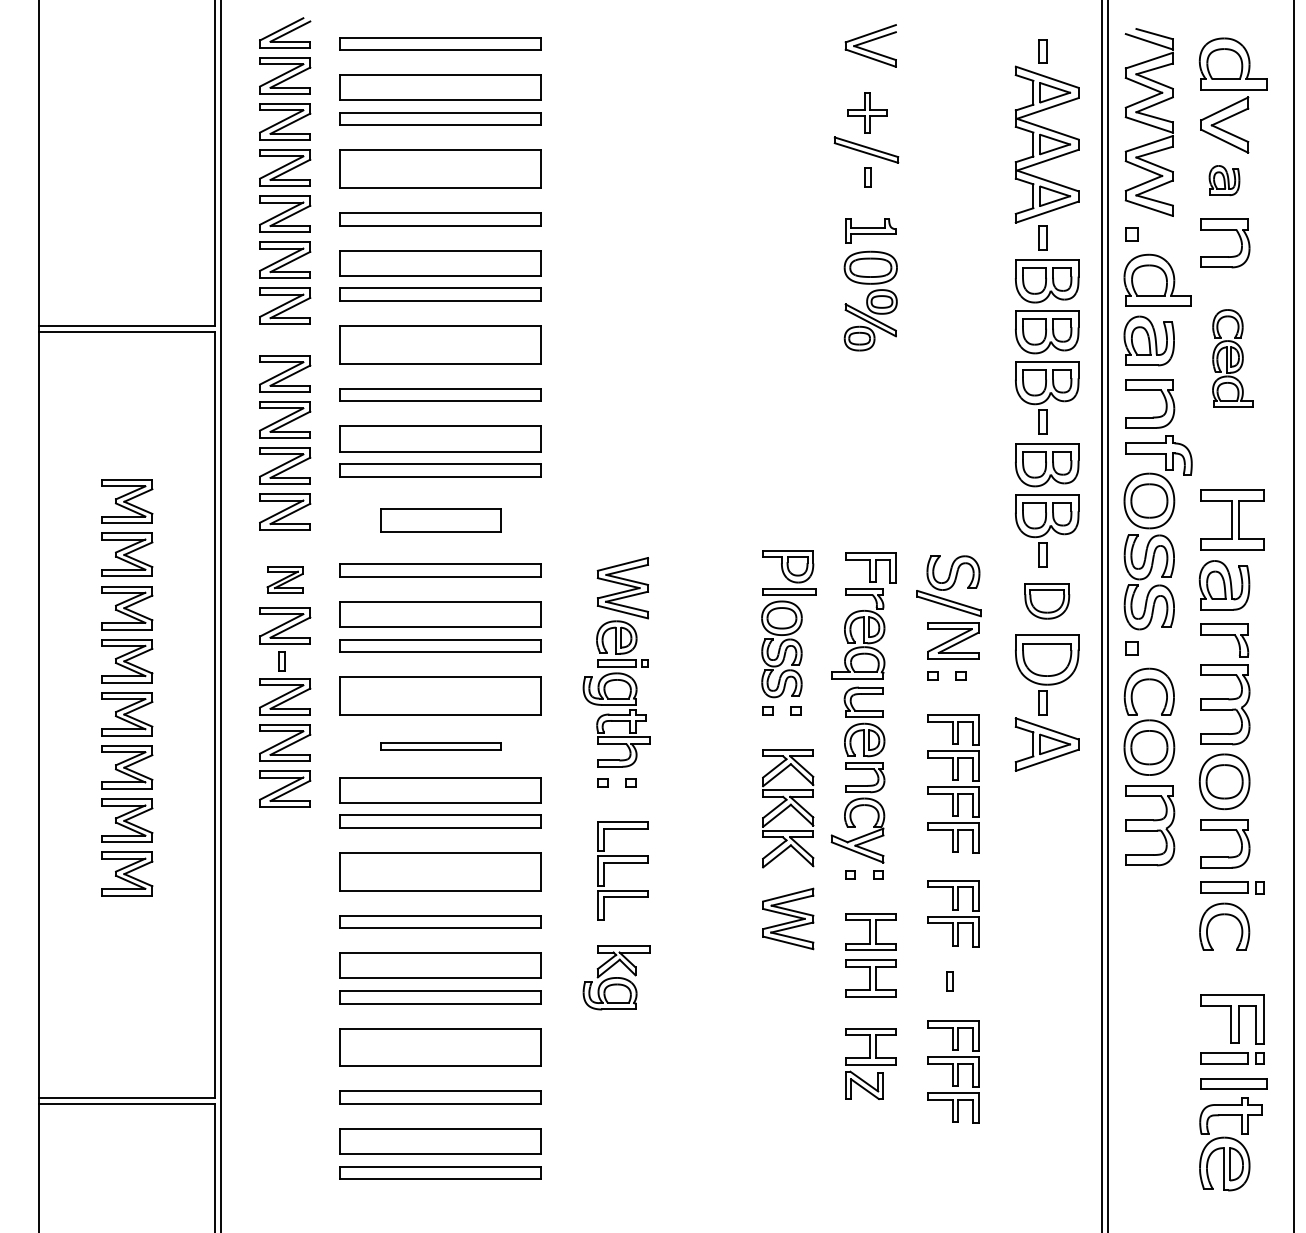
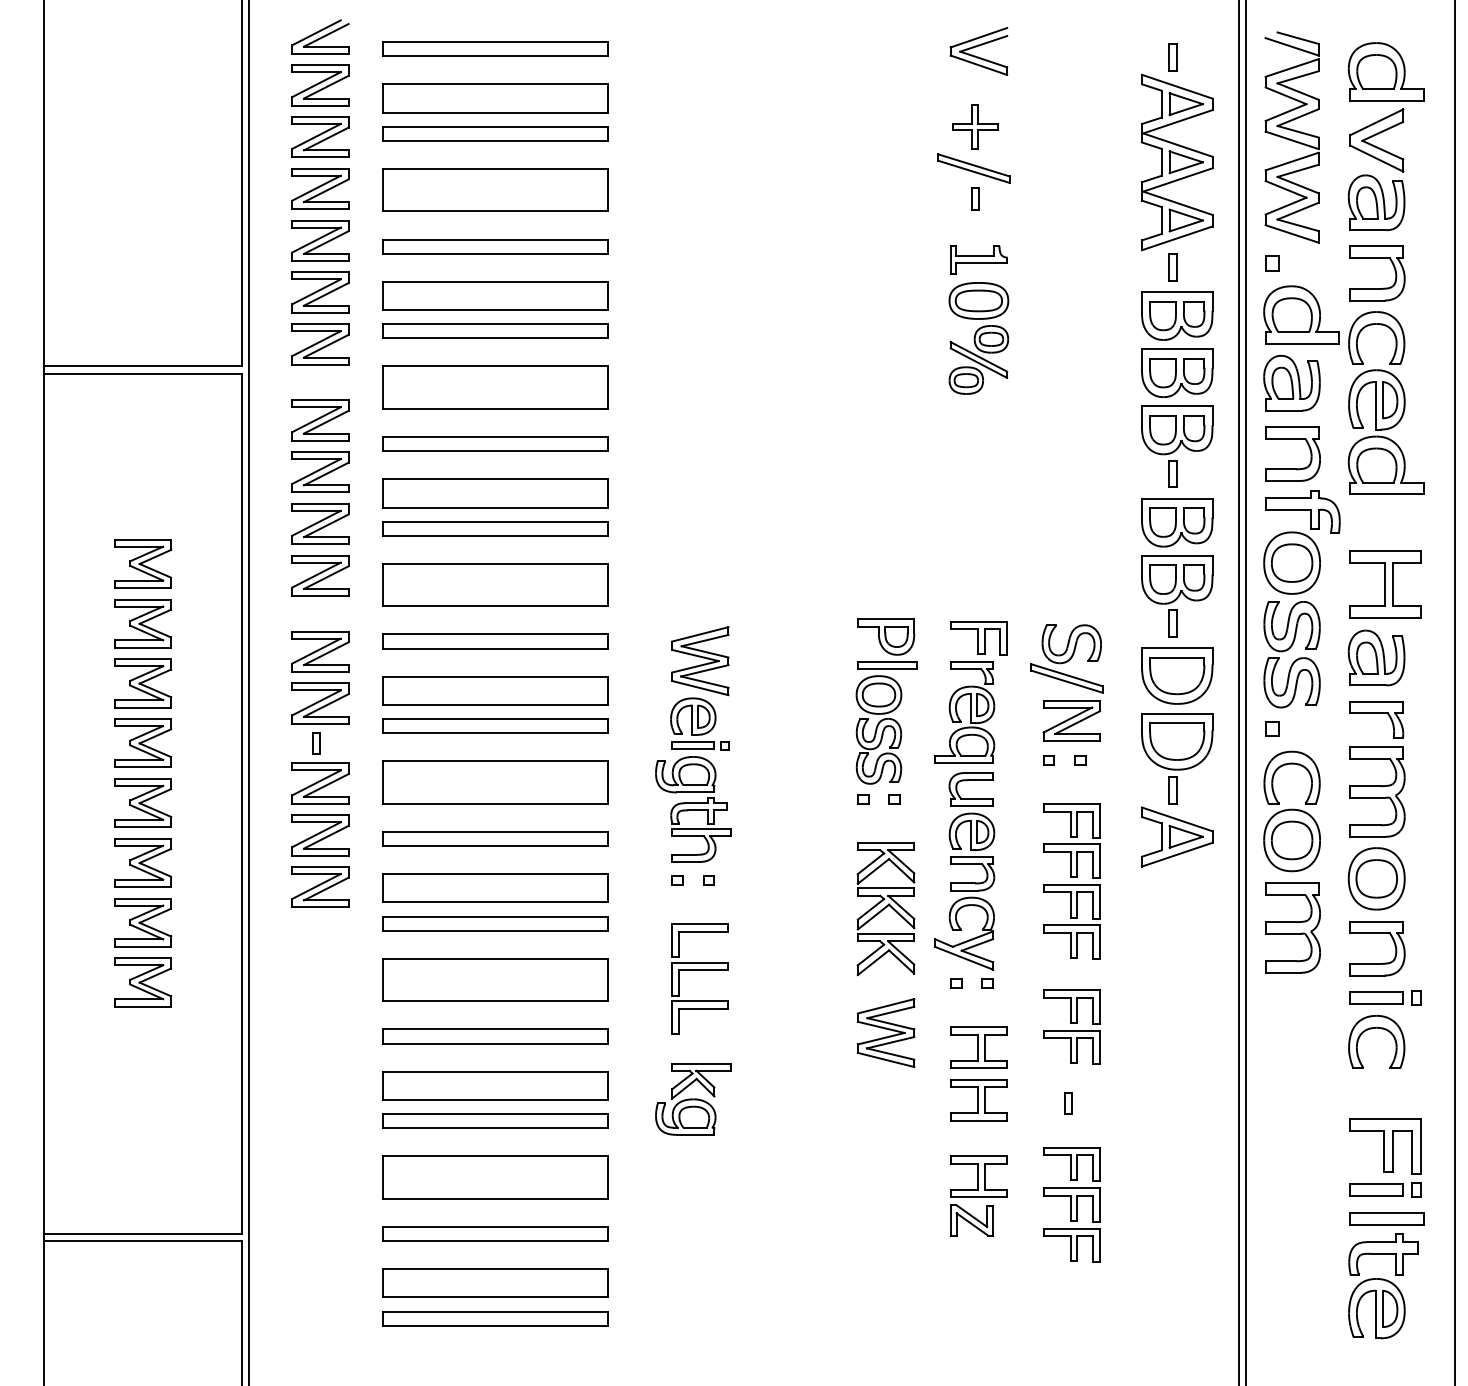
part: (1224, 180) -> (1376, 202), size x1.67
part: (1232, 358) -> (1385, 402), size x1.67
part: (440, 520) -> (495, 584), size x1.67
part: (285, 579) -> (320, 651), size x1.43
part: (1047, 600) -> (1177, 675), size x1.43
part: (440, 745) -> (495, 838), size x1.67

